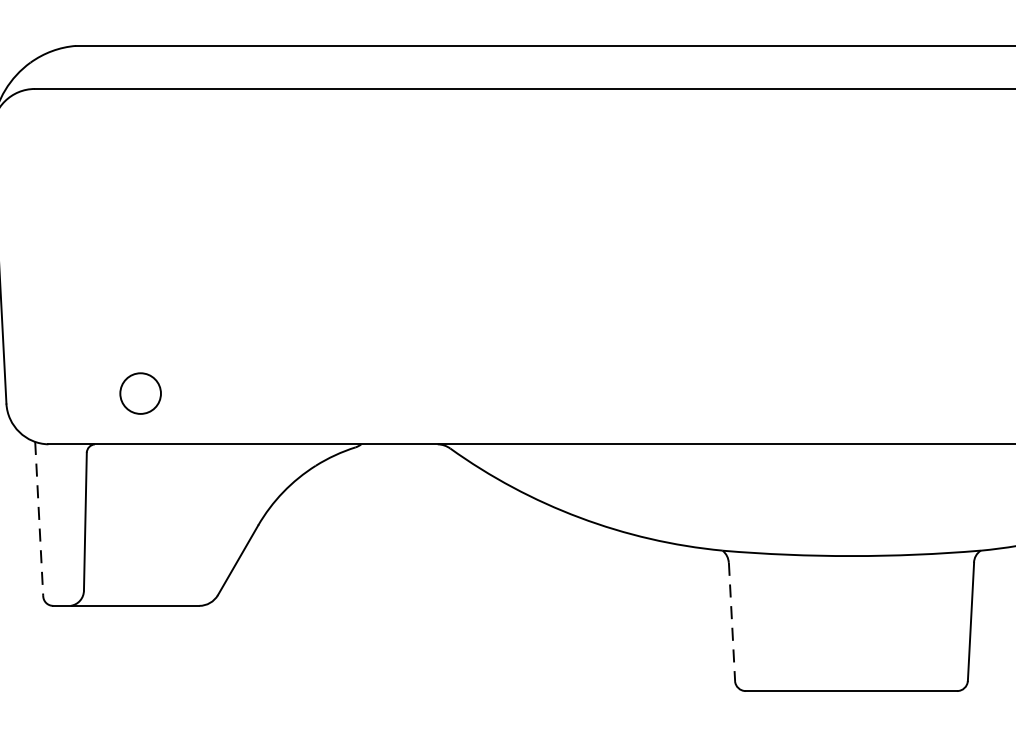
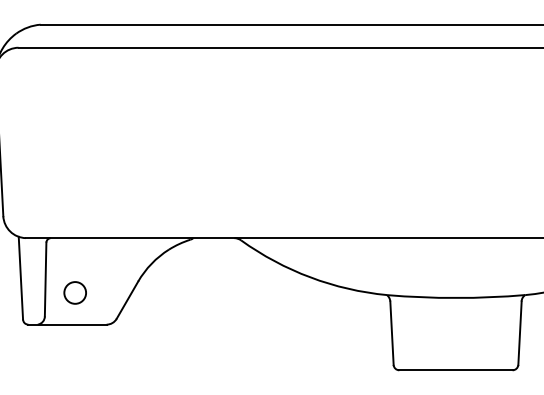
circle: (139, 392) -> (74, 292), moved
line: (38, 519) -> (20, 278), dashed -> solid
line: (731, 622) -> (391, 333), dashed -> solid

